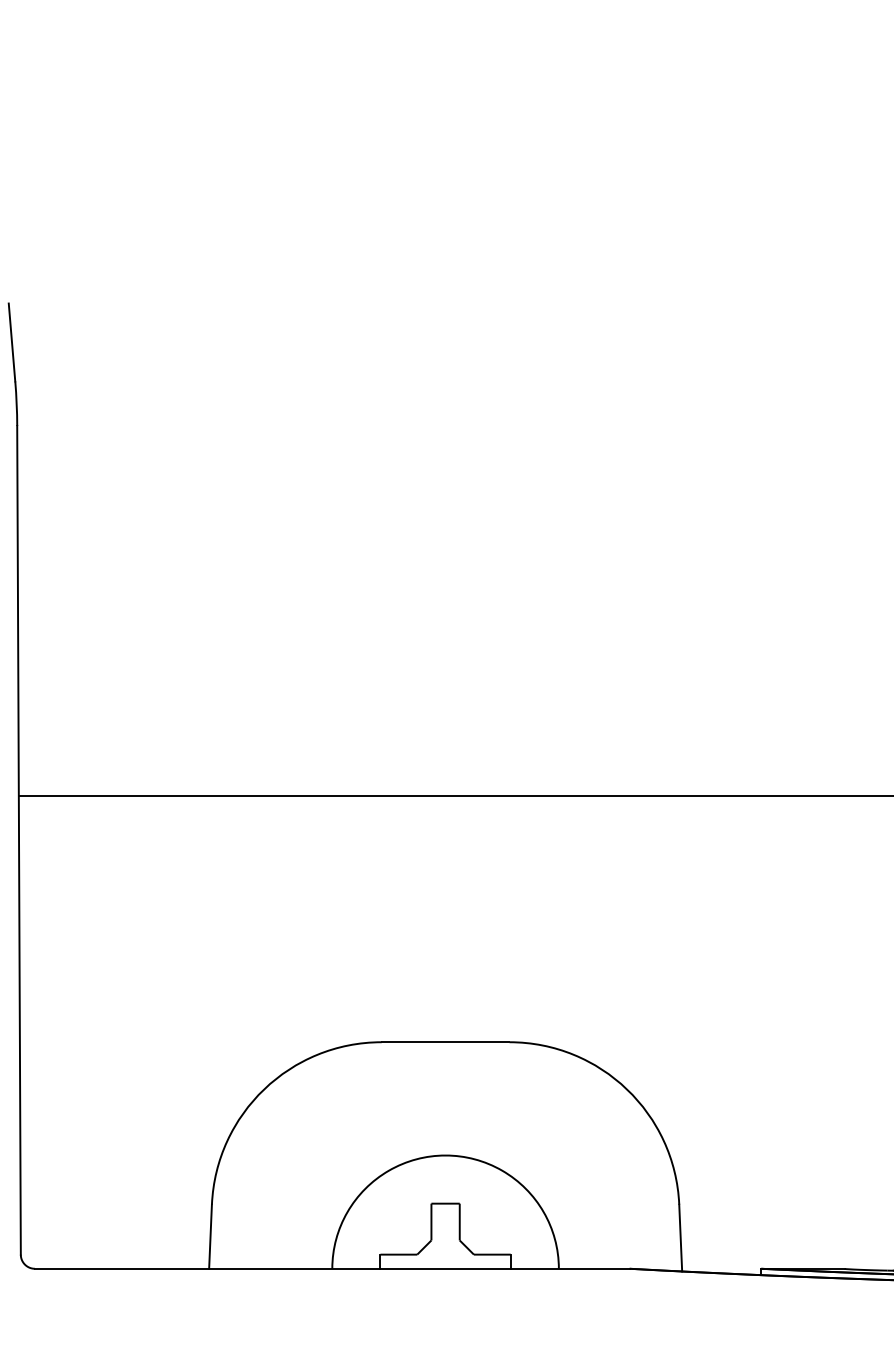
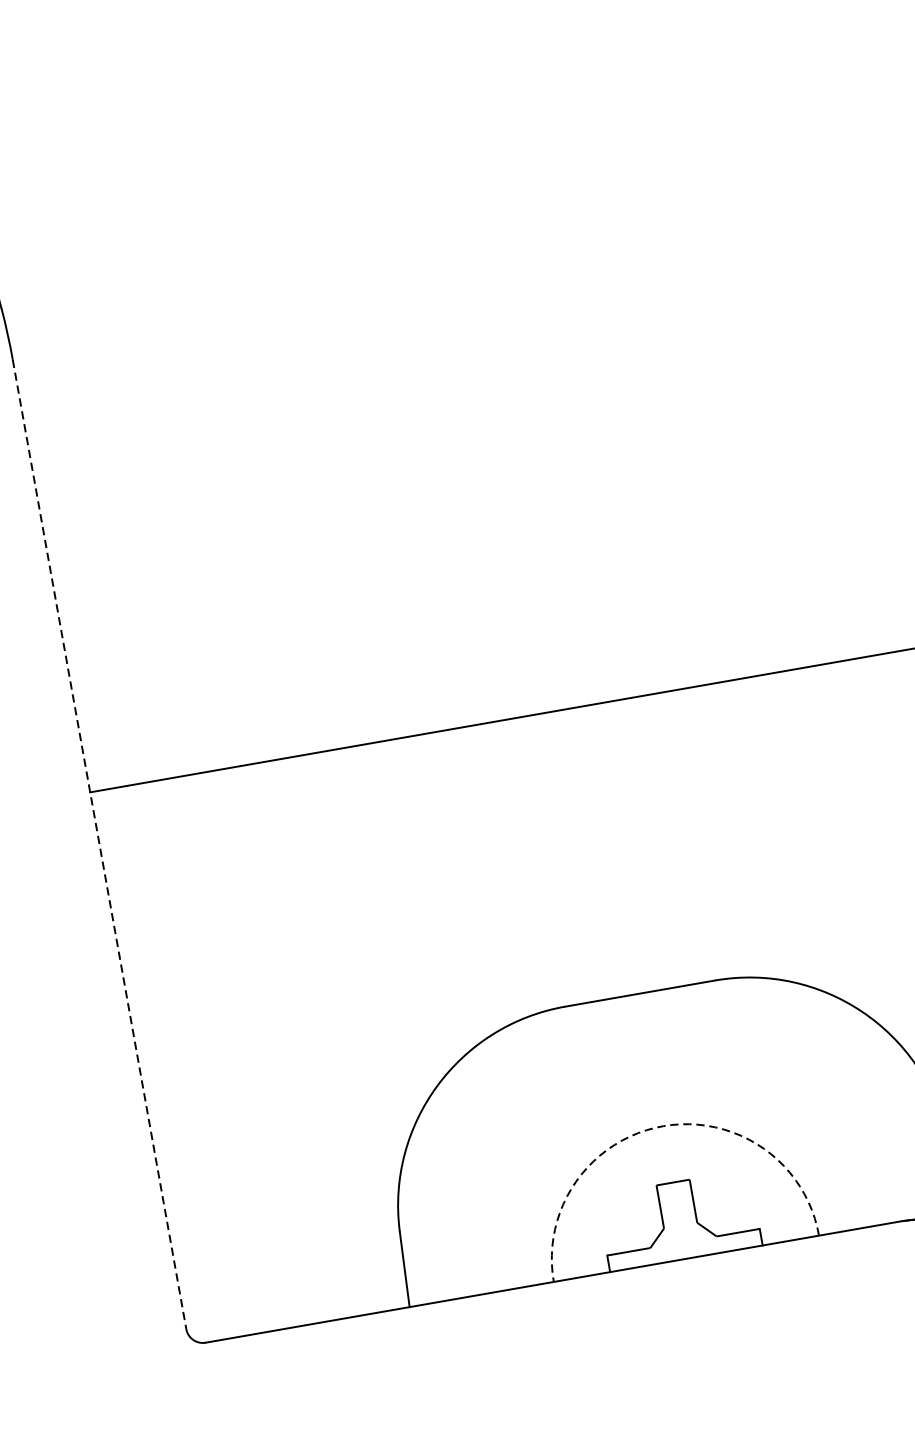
line: (19, 840) -> (100, 844), solid -> dashed
arc: (445, 1155) -> (663, 1126), solid -> dashed

